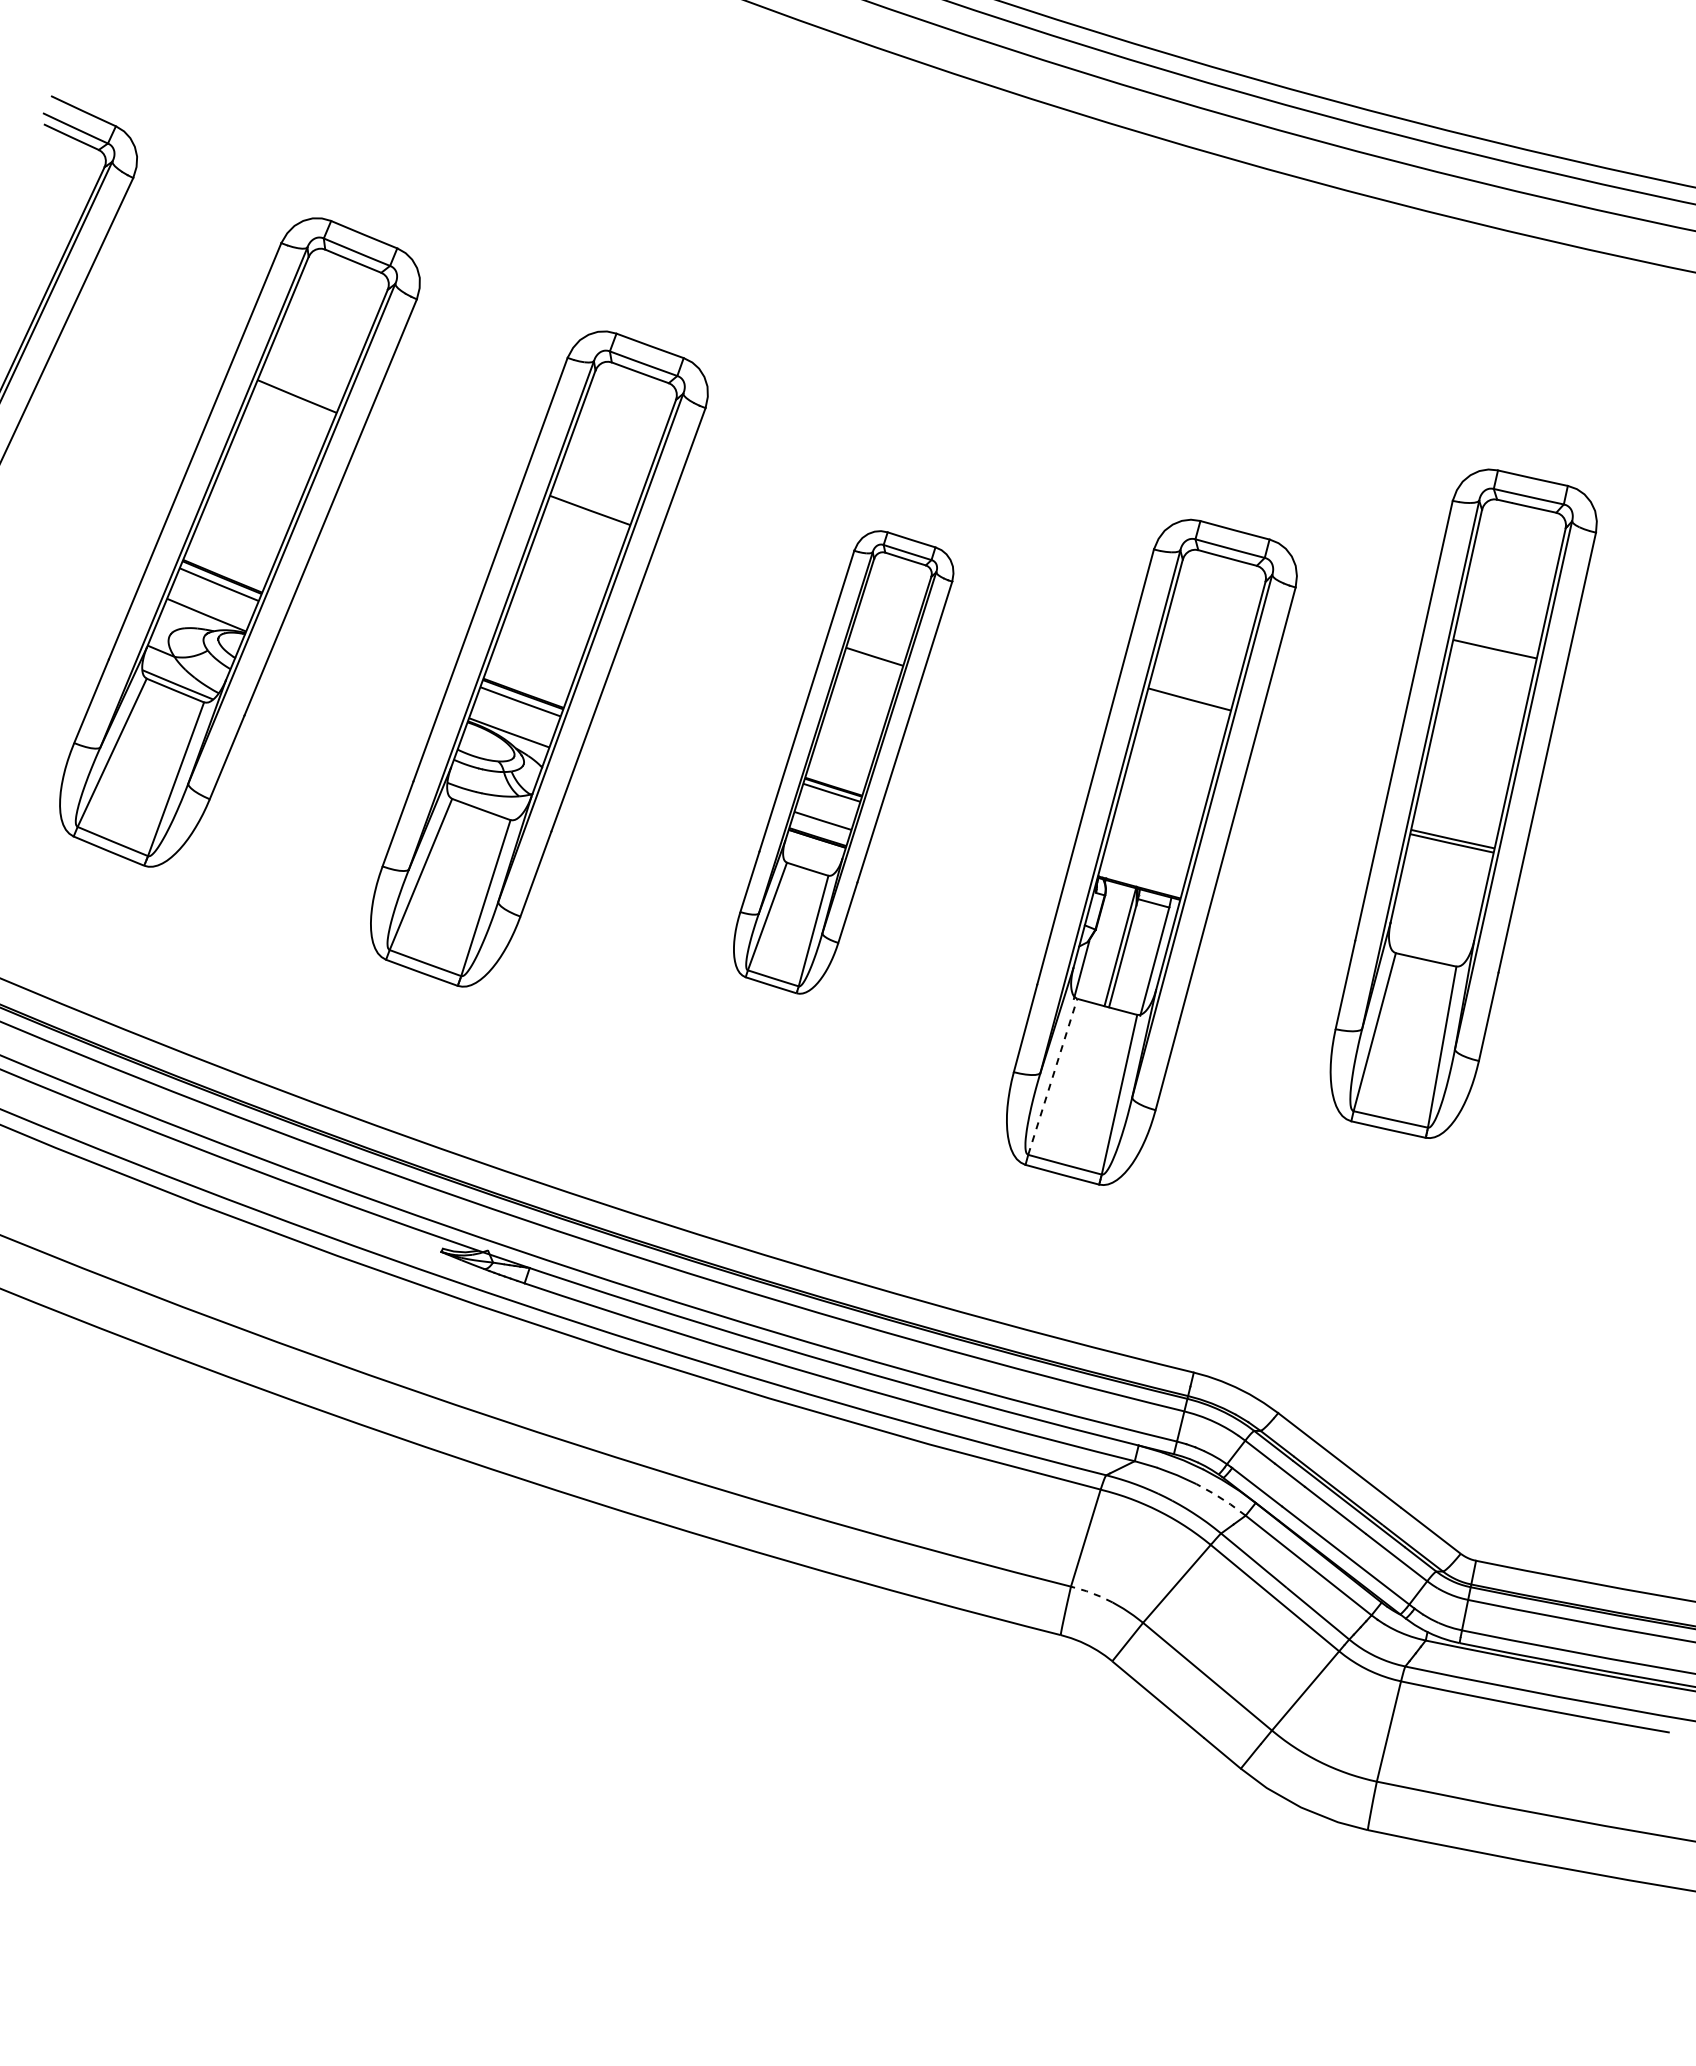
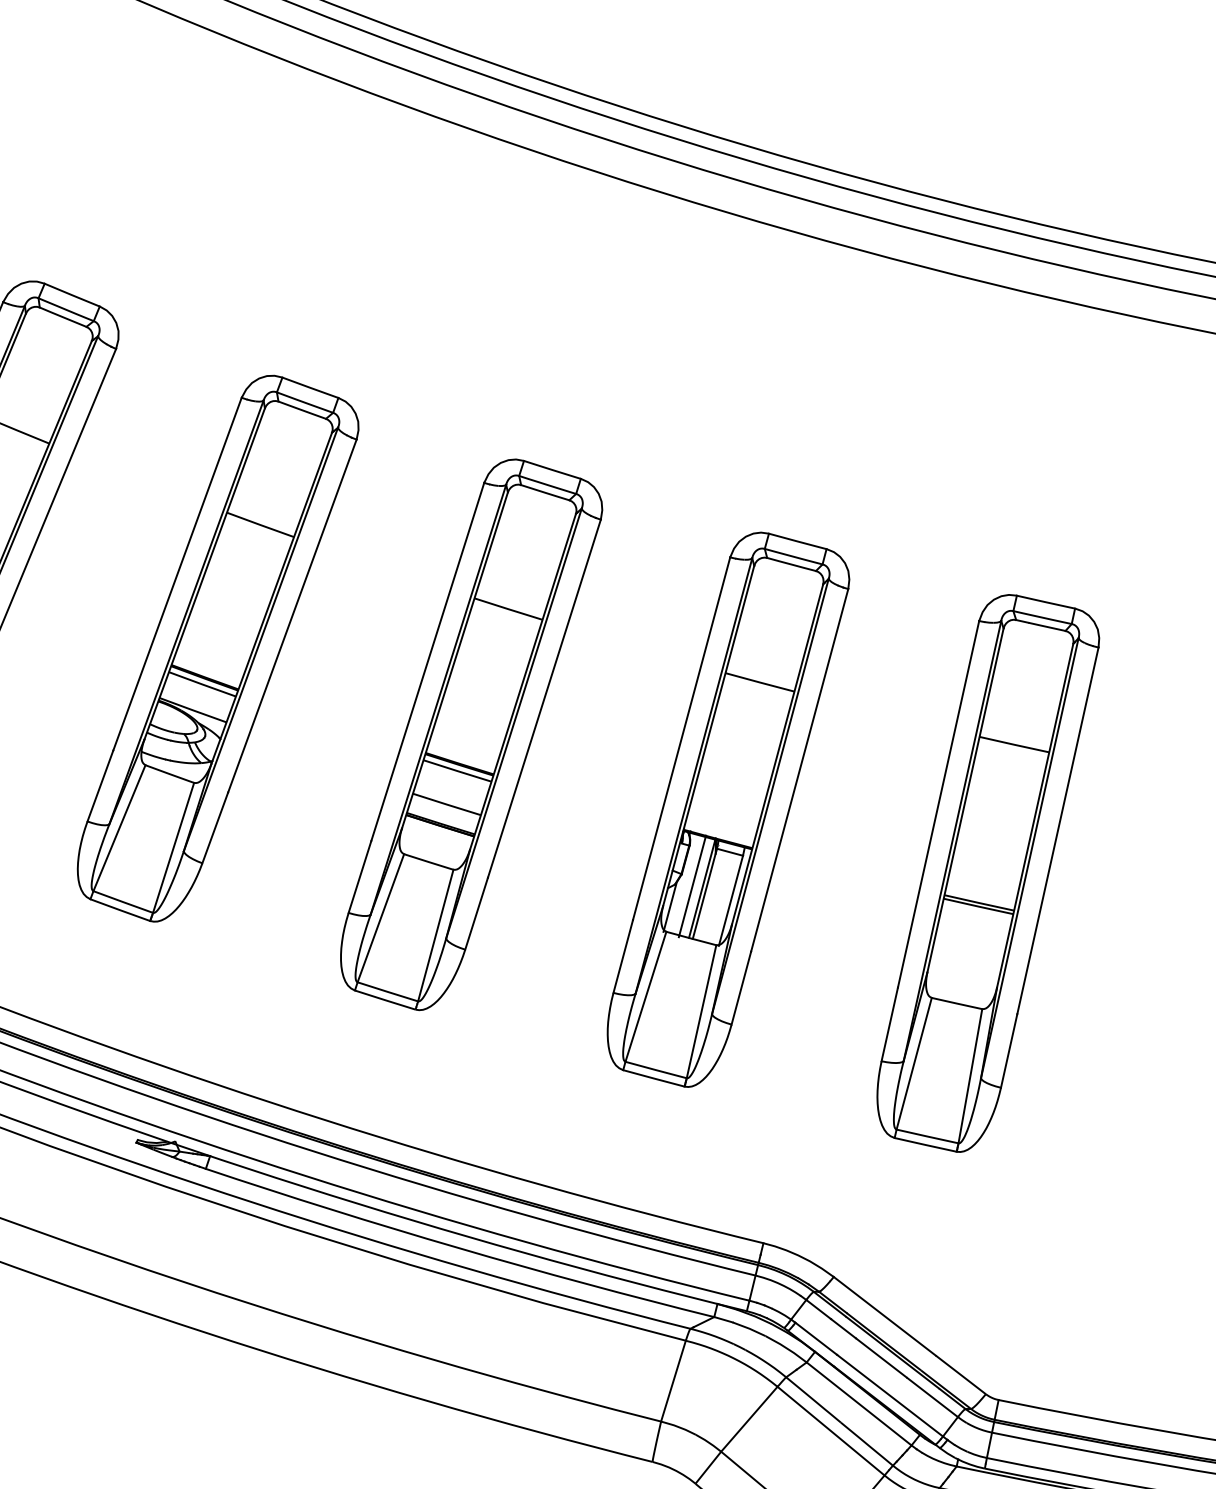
part: (843, 762) -> (471, 734), size x1.43
part: (1463, 803) -> (988, 873), moved
line: (1108, 944) -> (692, 886), added
line: (1052, 1076) -> (645, 996), dashed -> solid
line: (1221, 1498) -> (786, 1348), dashed -> solid
line: (1092, 1593) -> (679, 1427), dashed -> solid

